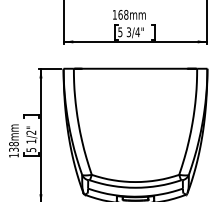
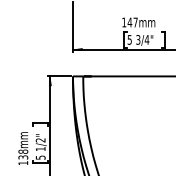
text: (123, 14) -> (132, 22), 168mm -> 147mm

